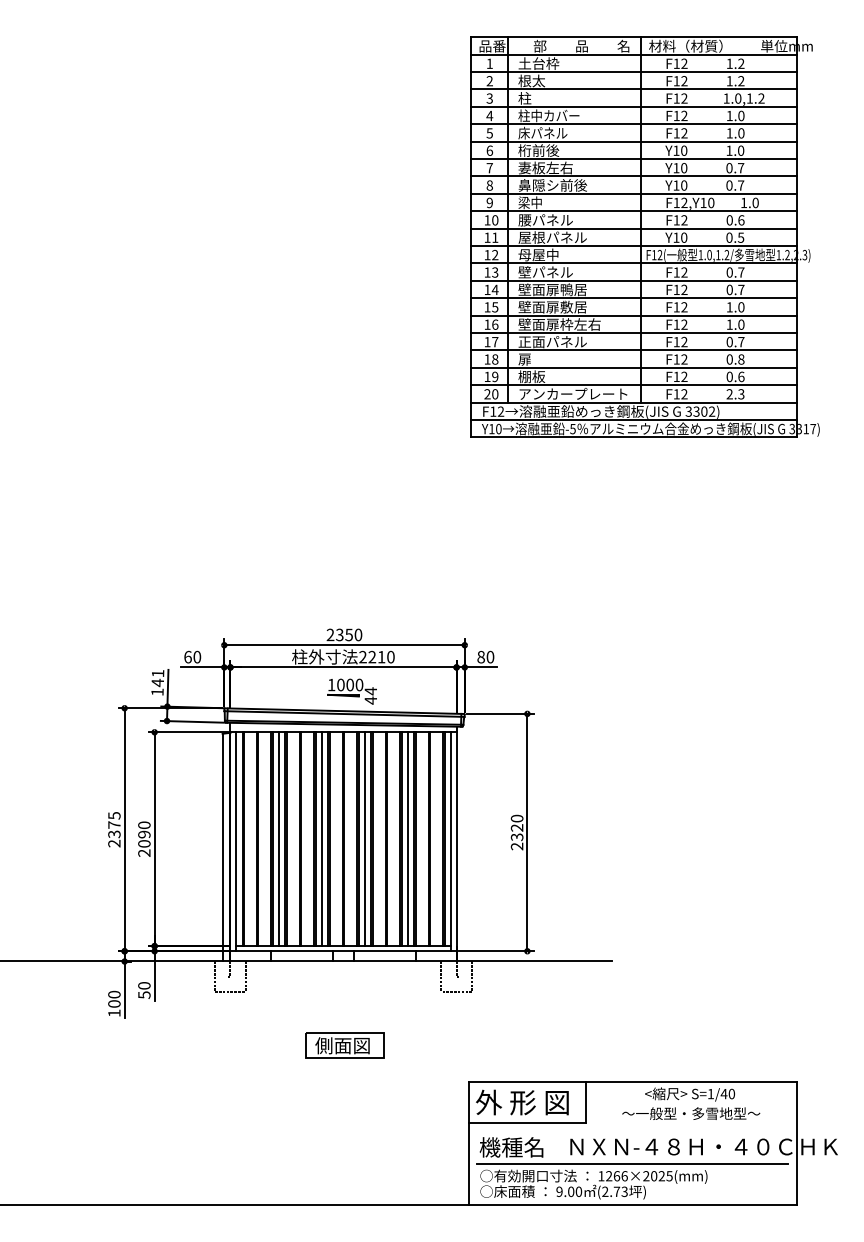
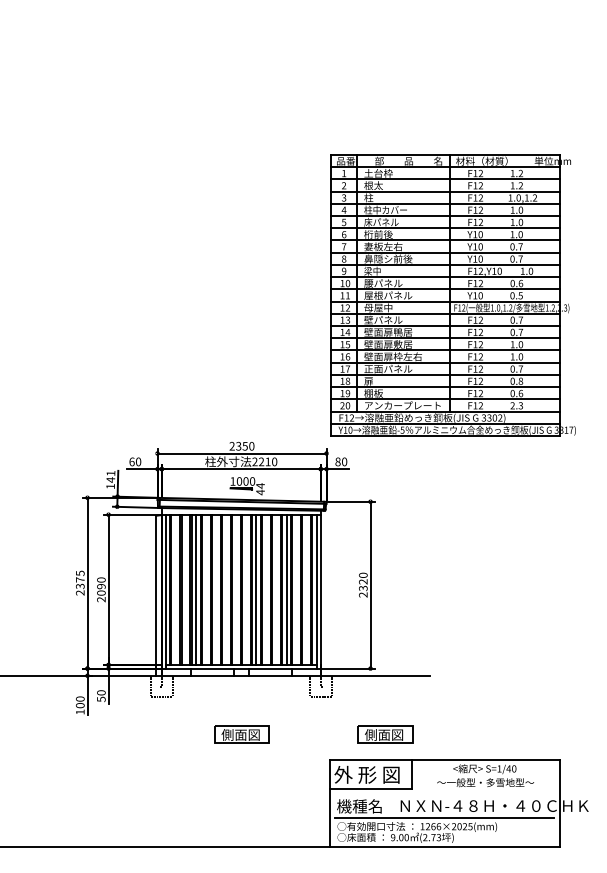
part: (644, 236) -> (452, 294), moved
line: (322, 839) -> (226, 590), removed
part: (548, 1045) -> (385, 734), added

